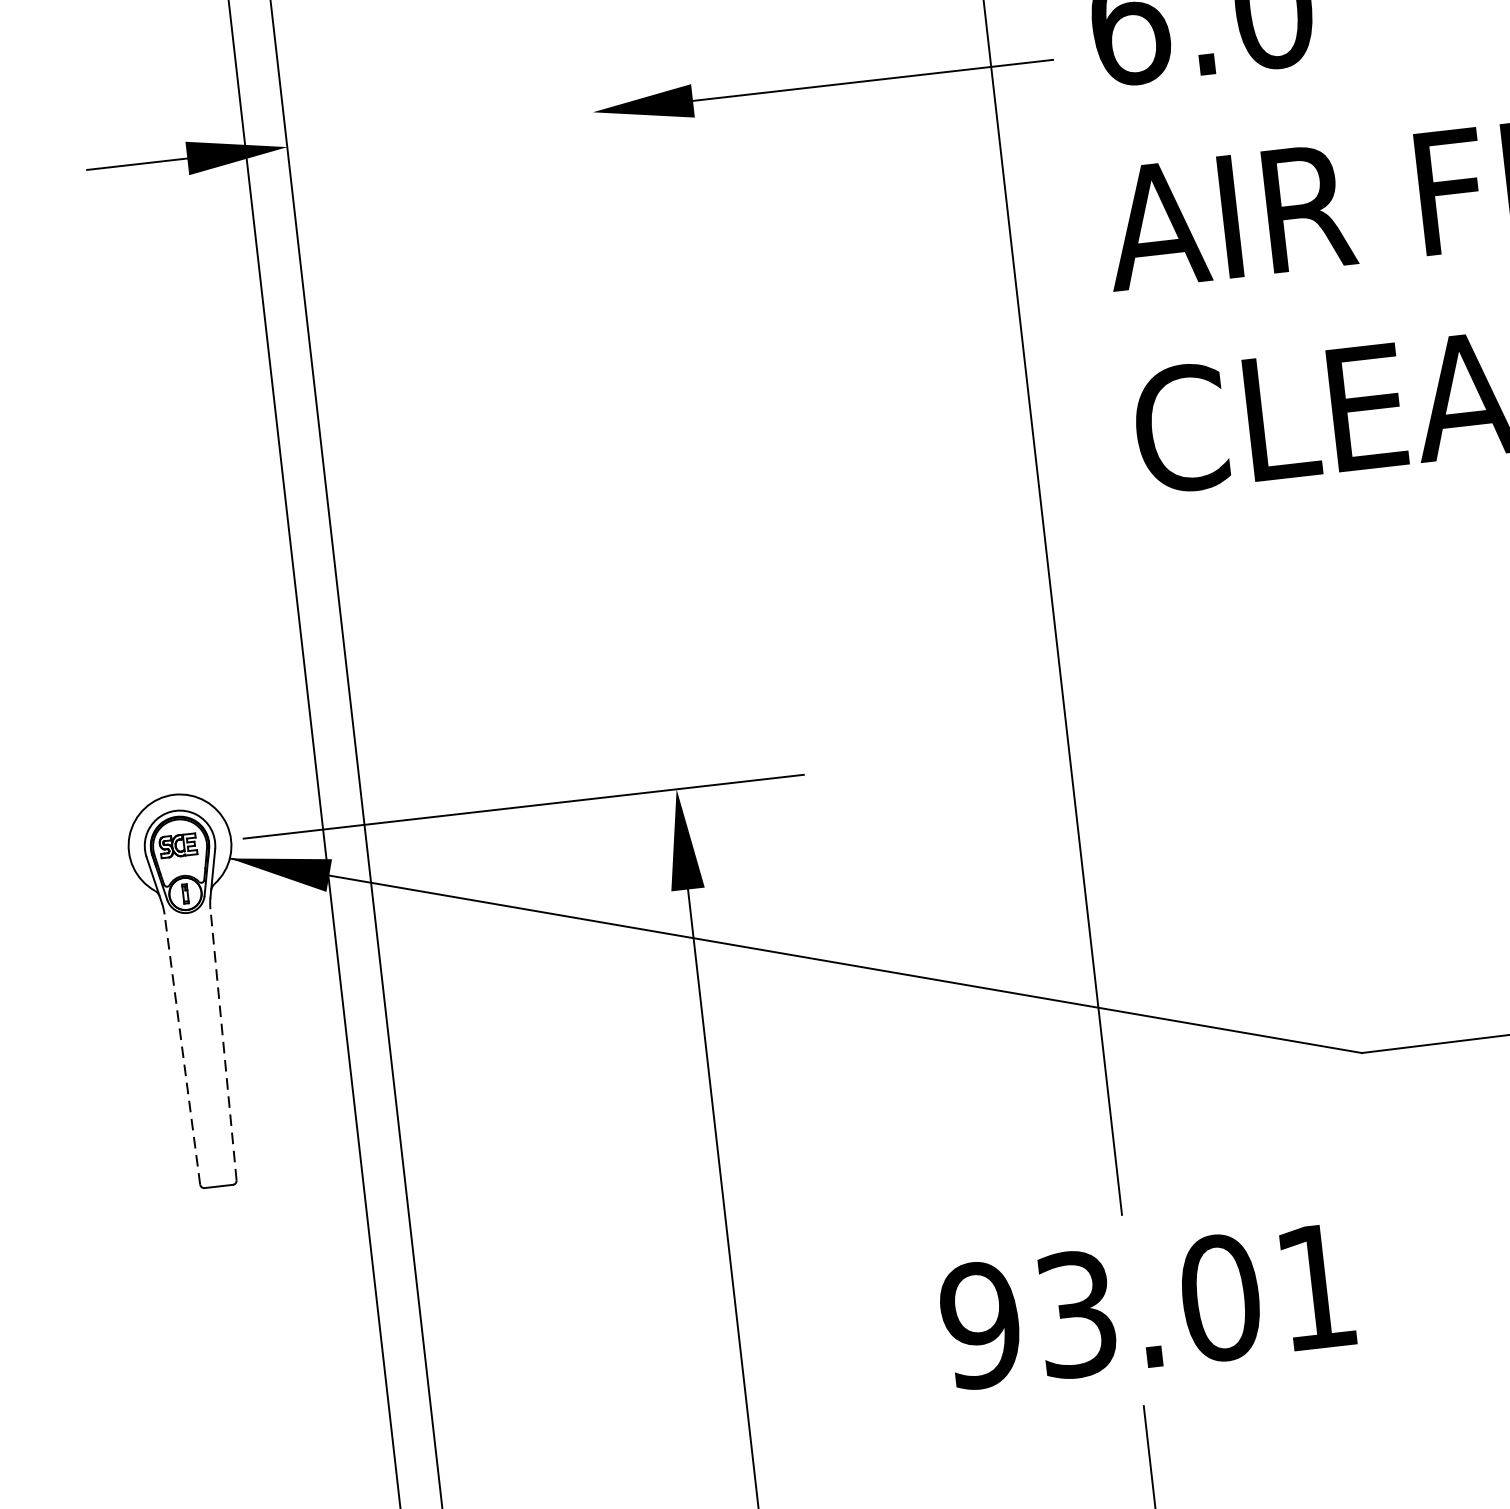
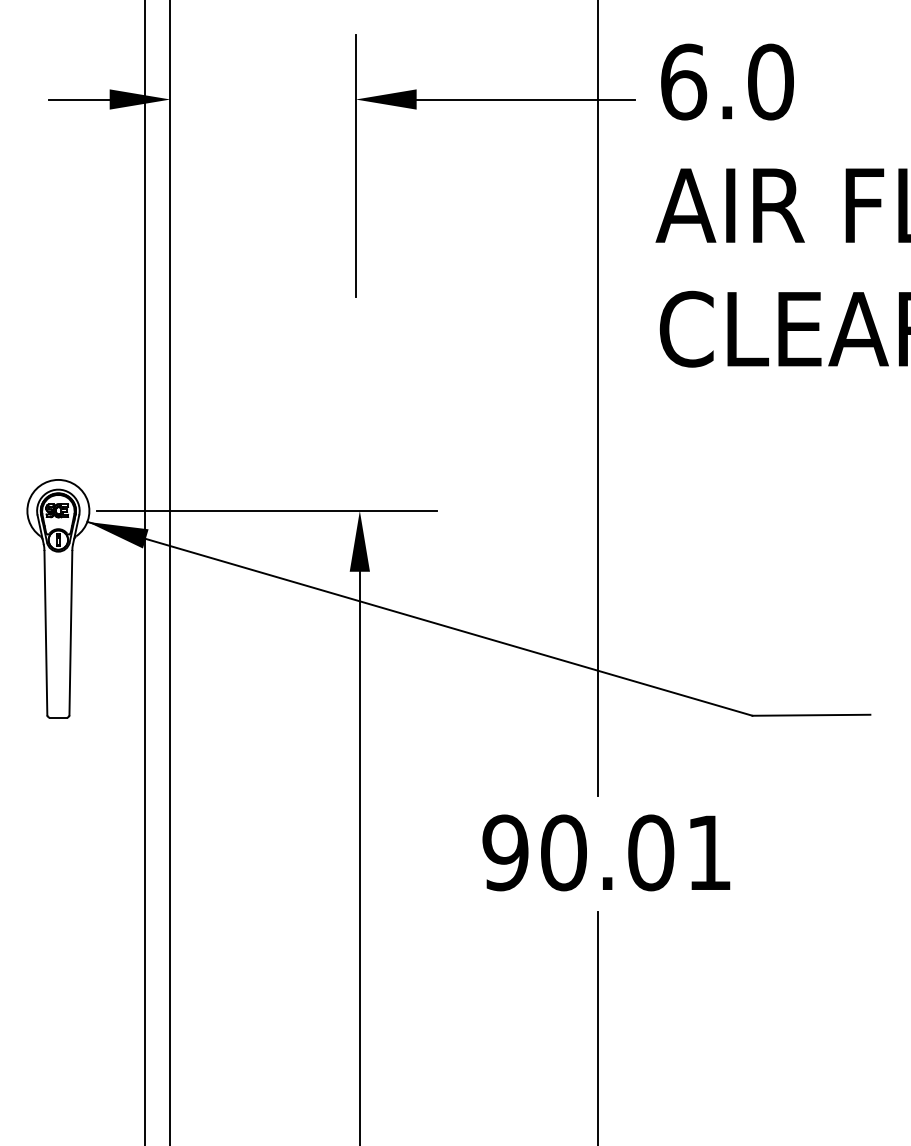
line: (606, 220) -> (356, 165), added
line: (222, 1043) -> (70, 632), dashed -> solid
line: (181, 1048) -> (45, 632), dashed -> solid
text: (1076, 1313) -> (563, 852), 93.01 -> 90.01

